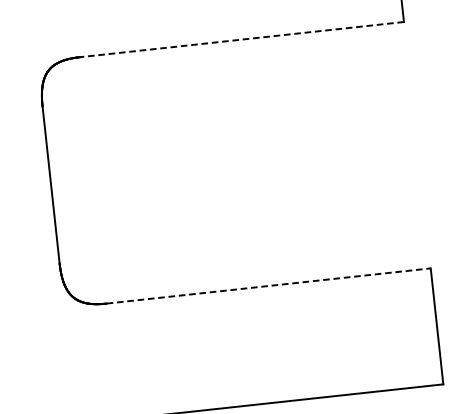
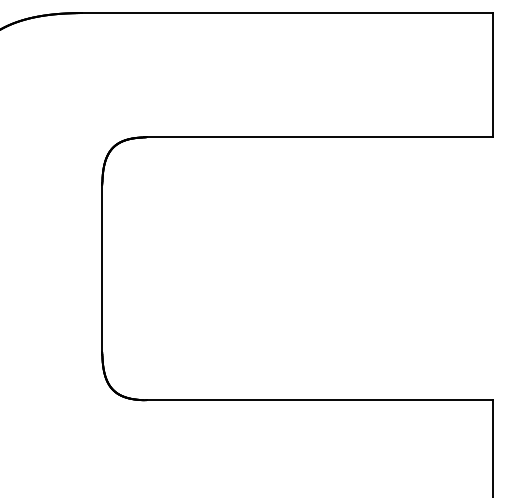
line: (242, 39) -> (320, 137), dashed -> solid
line: (268, 286) -> (320, 400), dashed -> solid

